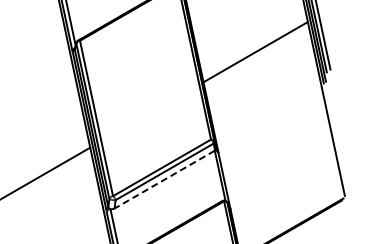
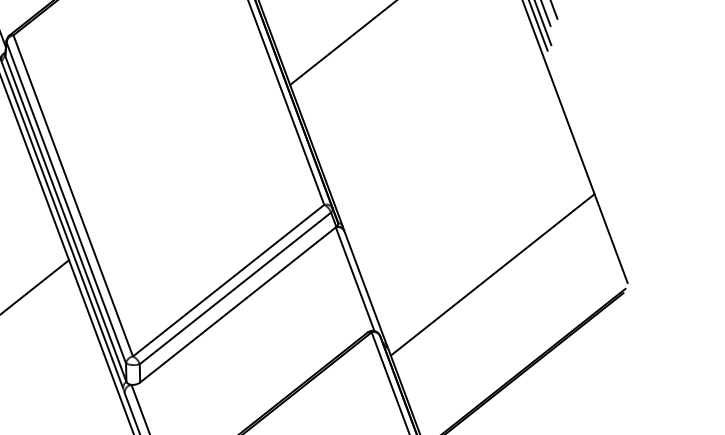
line: (164, 179) -> (237, 304), dashed -> solid
line: (283, 182) -> (492, 273), added

